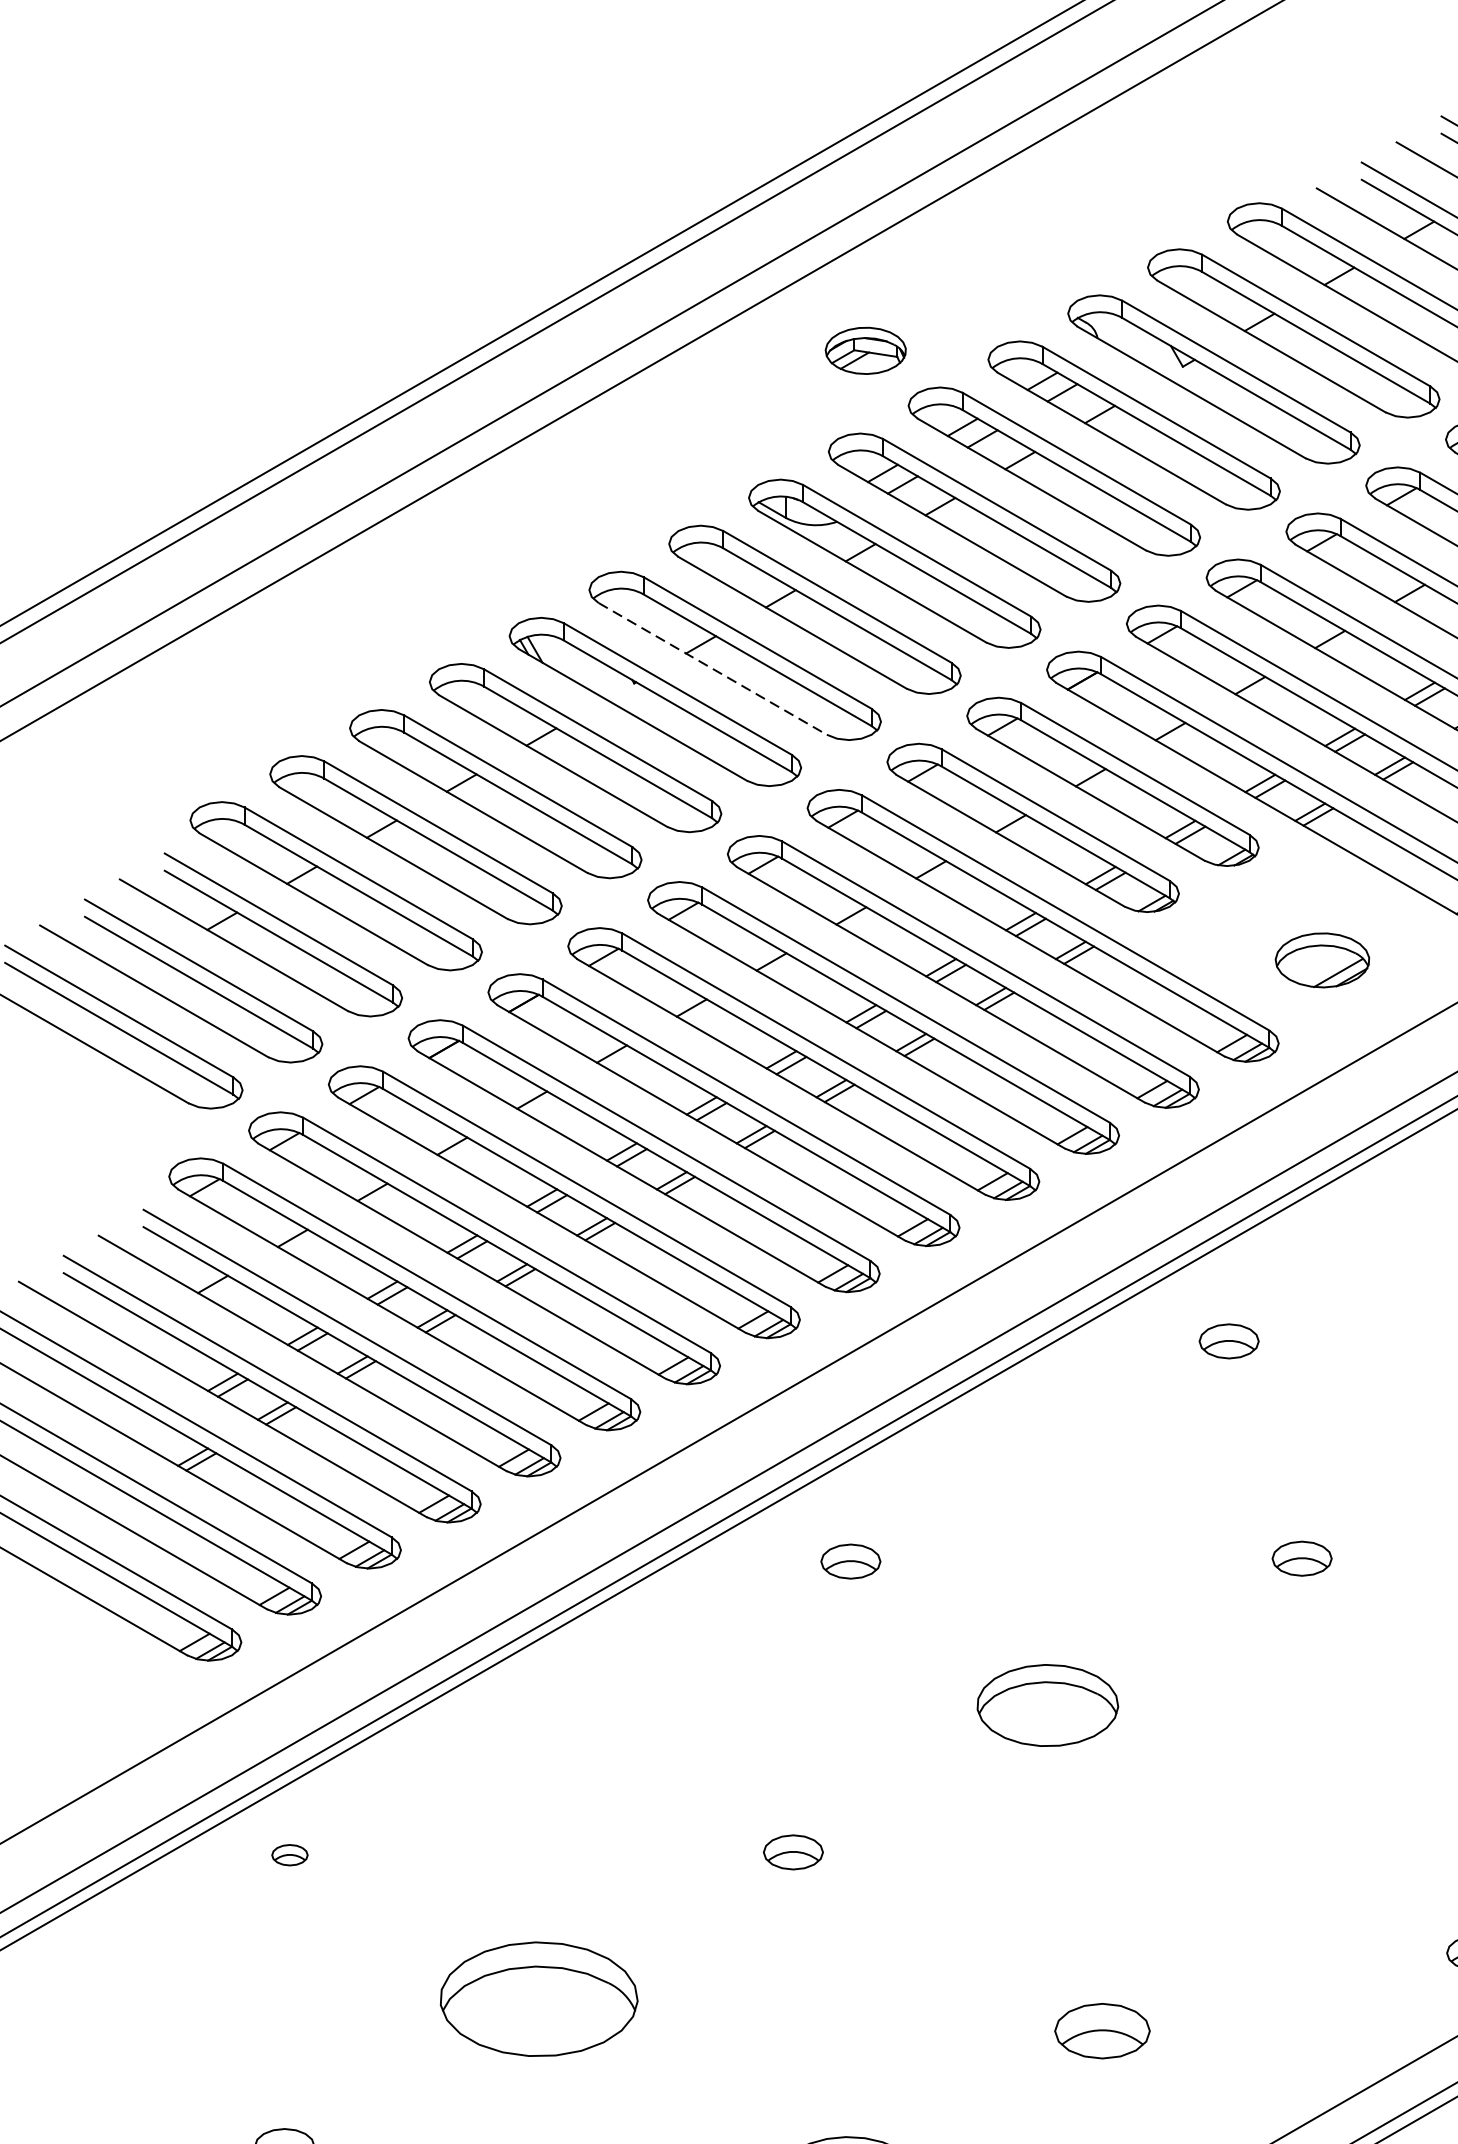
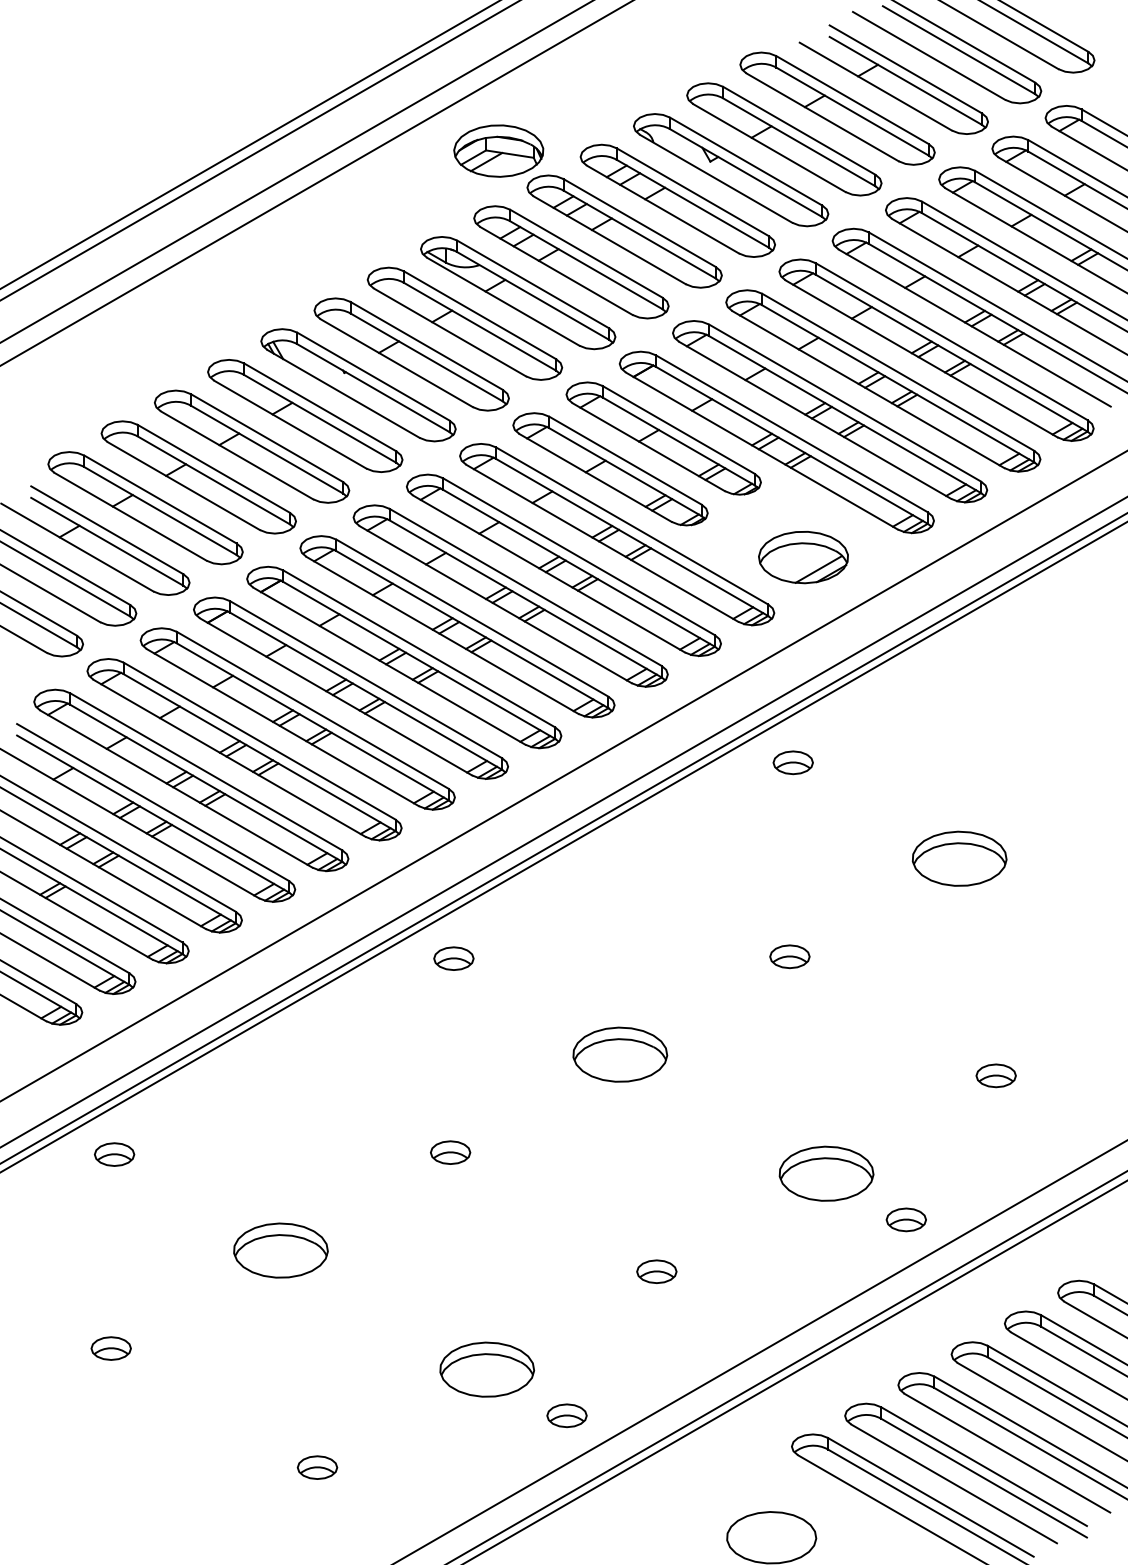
part: (865, 350) -> (498, 150), size x1.67
line: (712, 669) -> (396, 363), dashed -> solid
part: (1322, 960) -> (803, 557), size x1.43
part: (1228, 1340) -> (792, 762), moved
part: (850, 1561) -> (453, 958), moved
part: (289, 1855) -> (114, 1154), size x1.67
part: (1356, 1883) -> (826, 1173), added
part: (538, 1999) -> (280, 1250), size x0.71
part: (1102, 2030) -> (656, 1271), size x0.62

